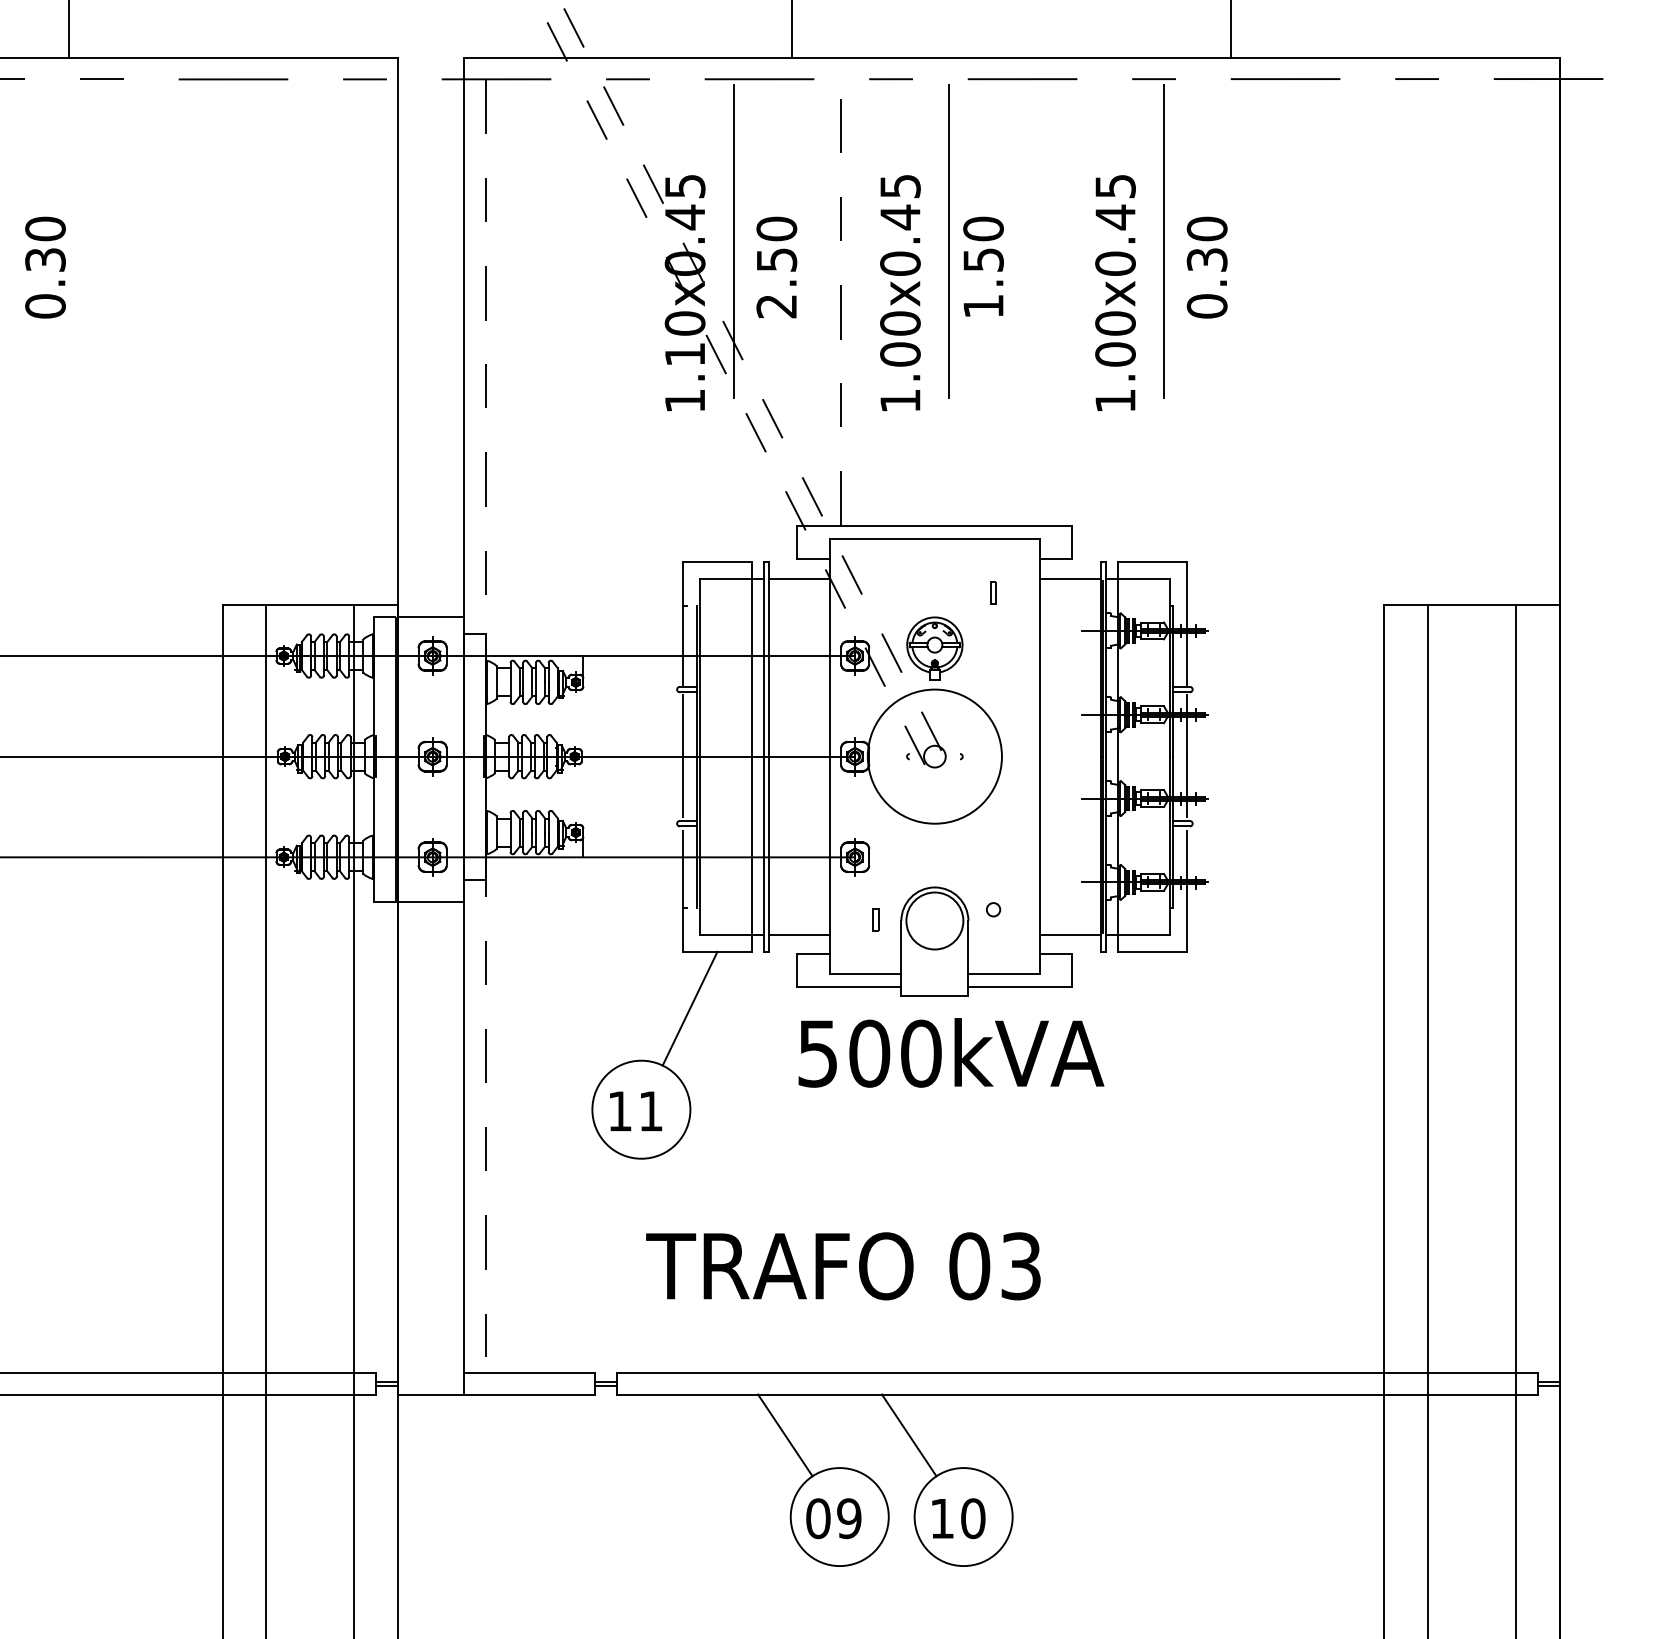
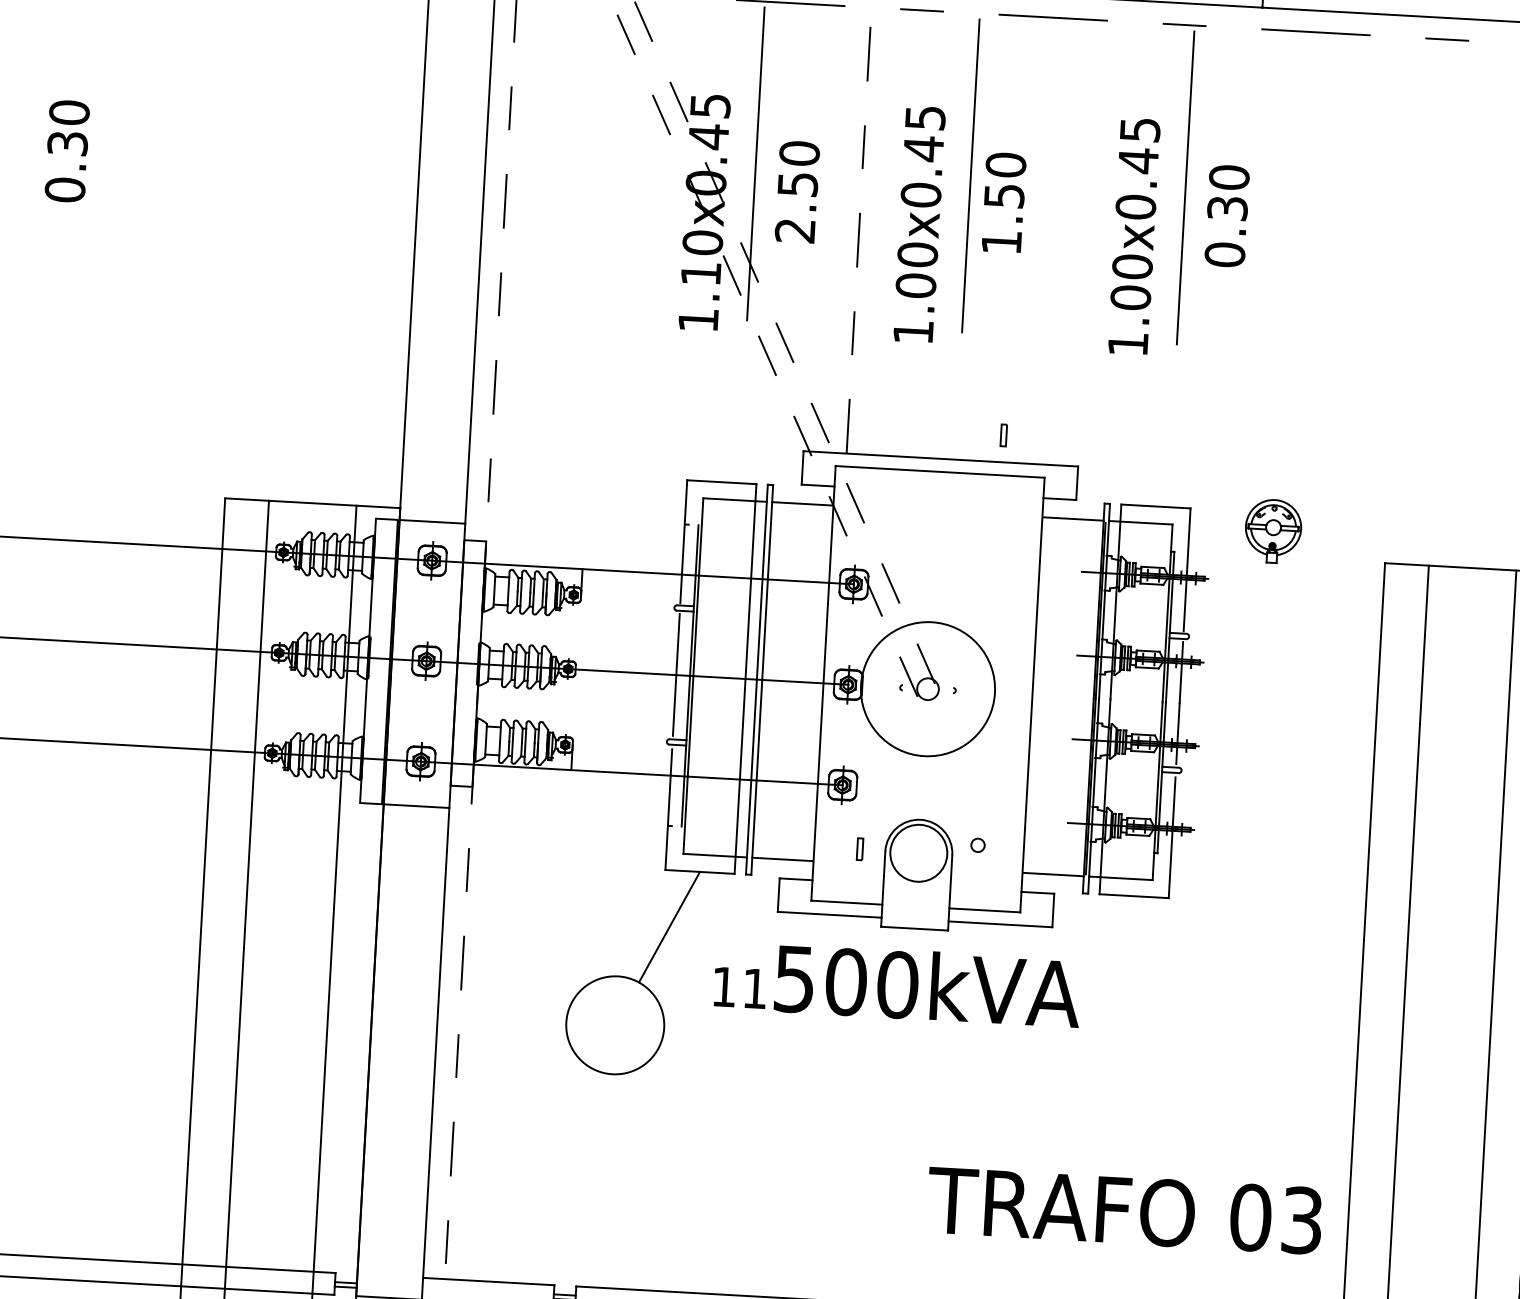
part: (993, 592) -> (1003, 434), moved
part: (934, 648) -> (1272, 531), moved
text: (636, 1111) -> (740, 988), moved
text: (843, 1266) -> (1124, 1210), moved

